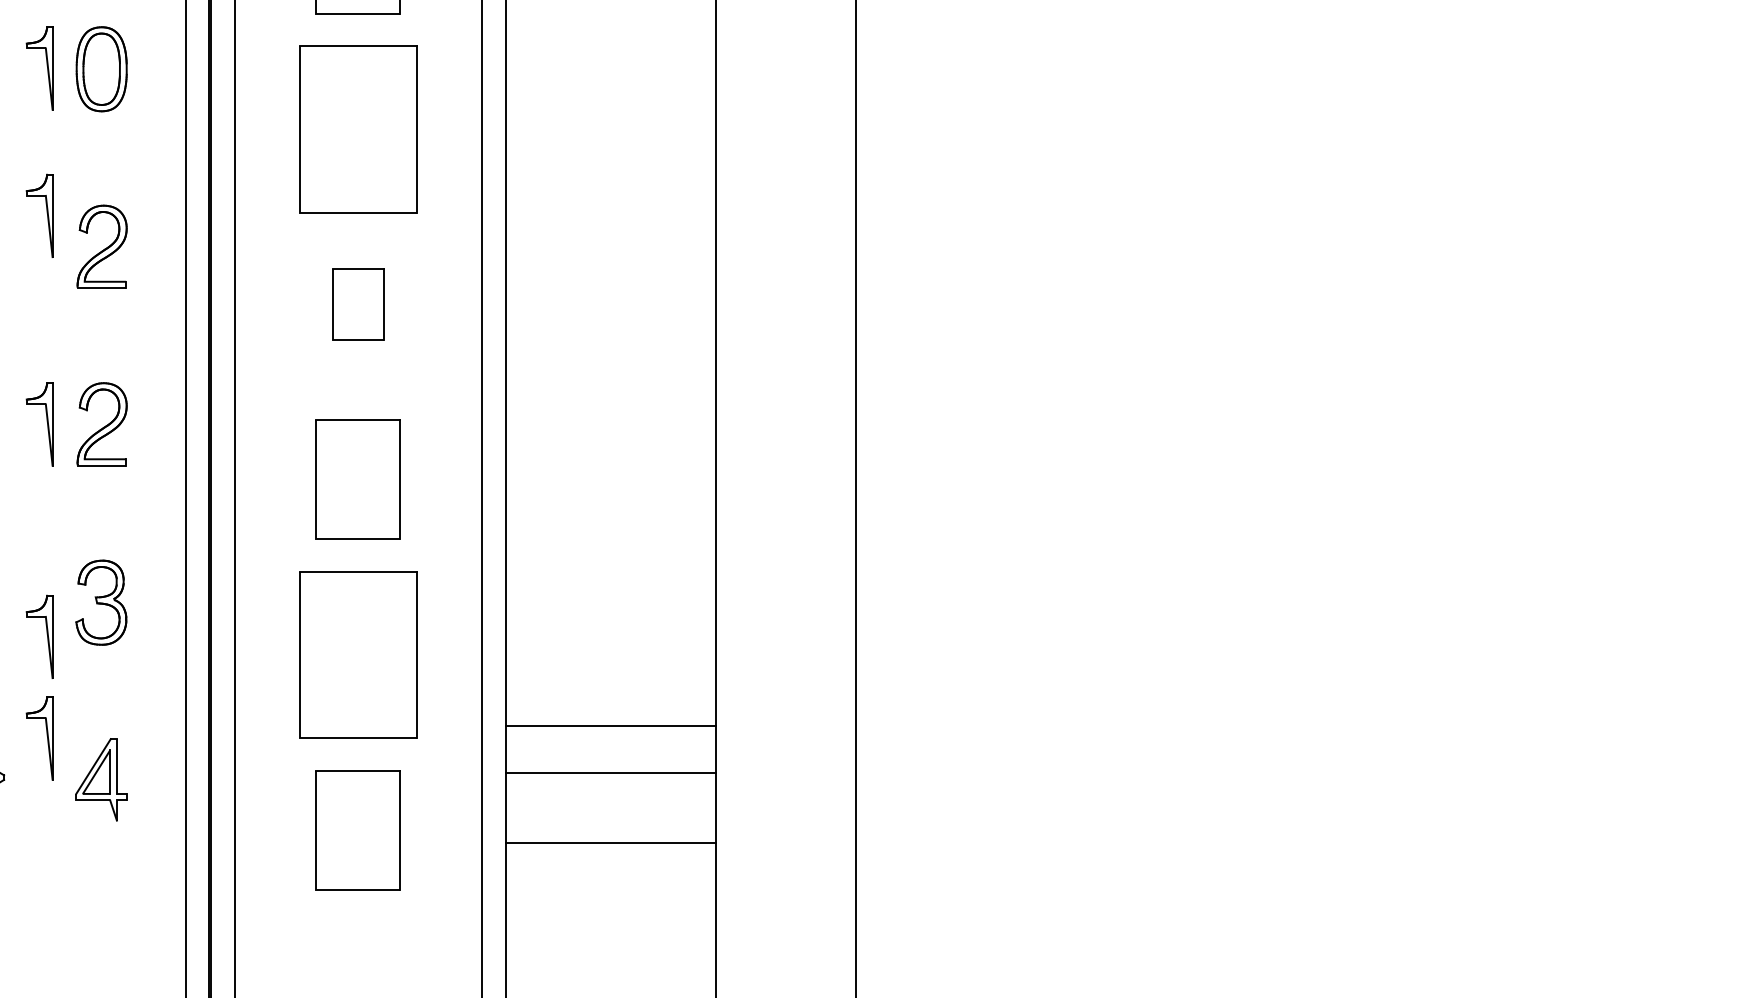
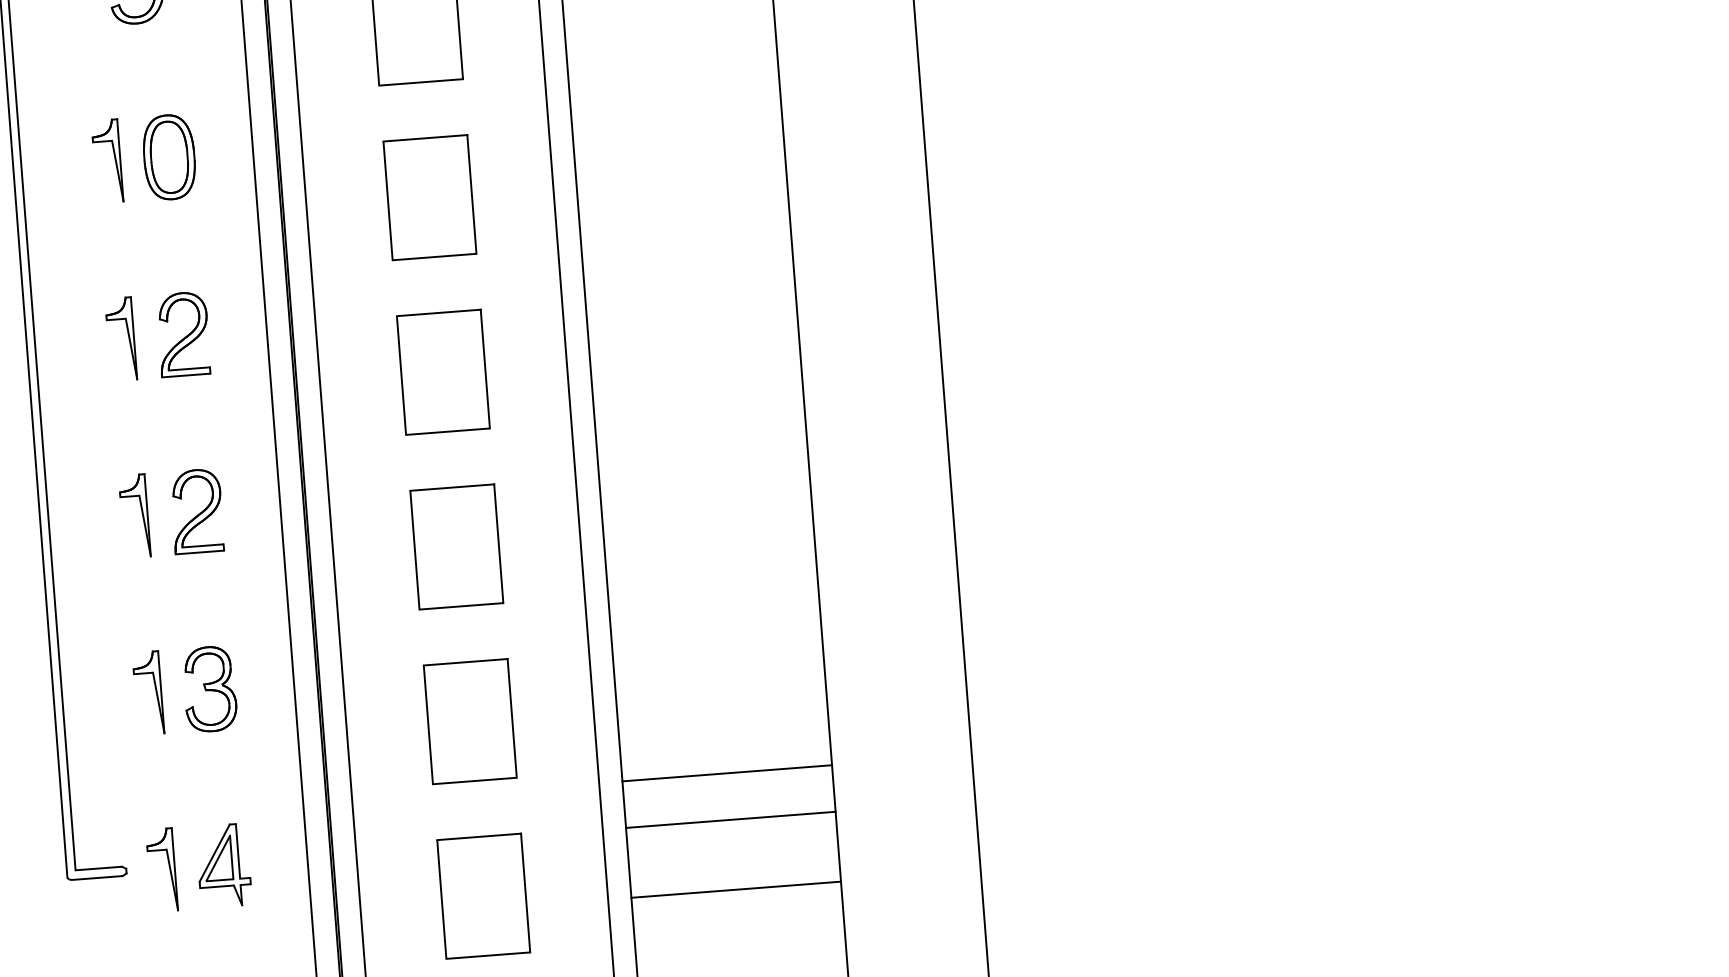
part: (357, 129) -> (429, 197), size x0.71
part: (46, 213) -> (127, 336), moved
part: (357, 304) -> (442, 372), size x1.67
part: (46, 634) -> (155, 690), moved
part: (357, 654) -> (469, 721), size x0.71
part: (46, 735) -> (168, 866), moved

